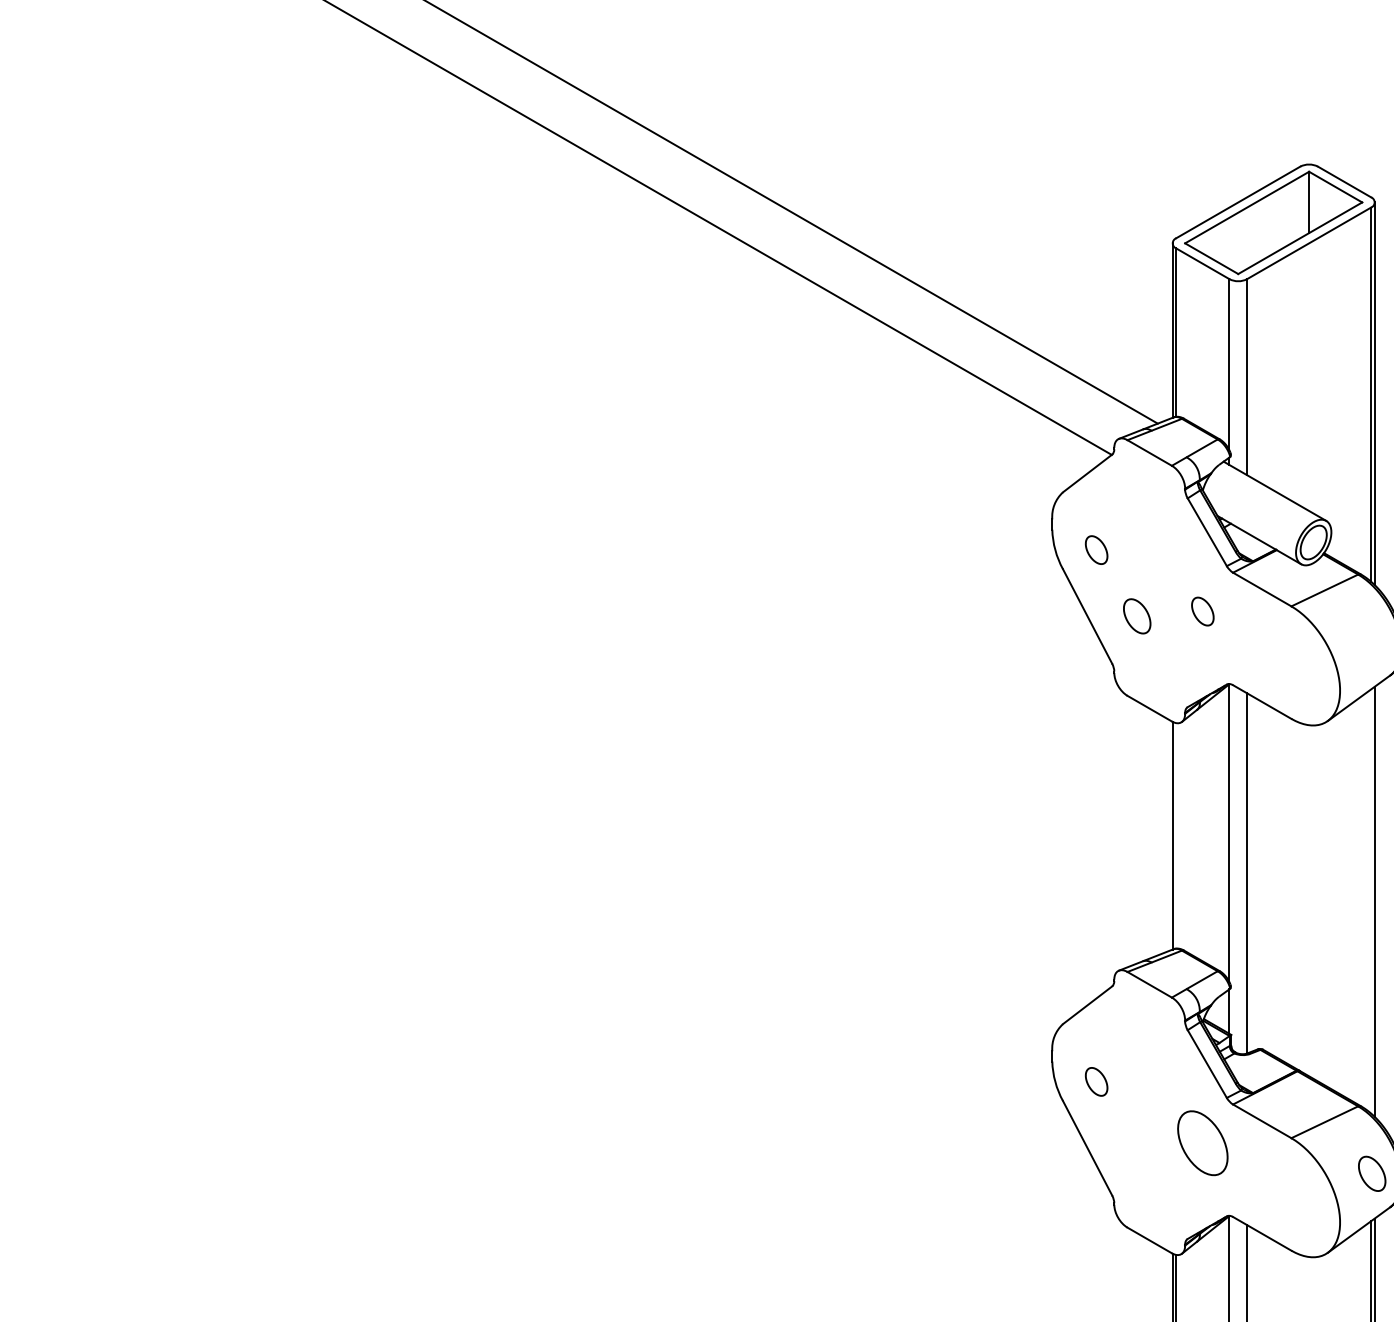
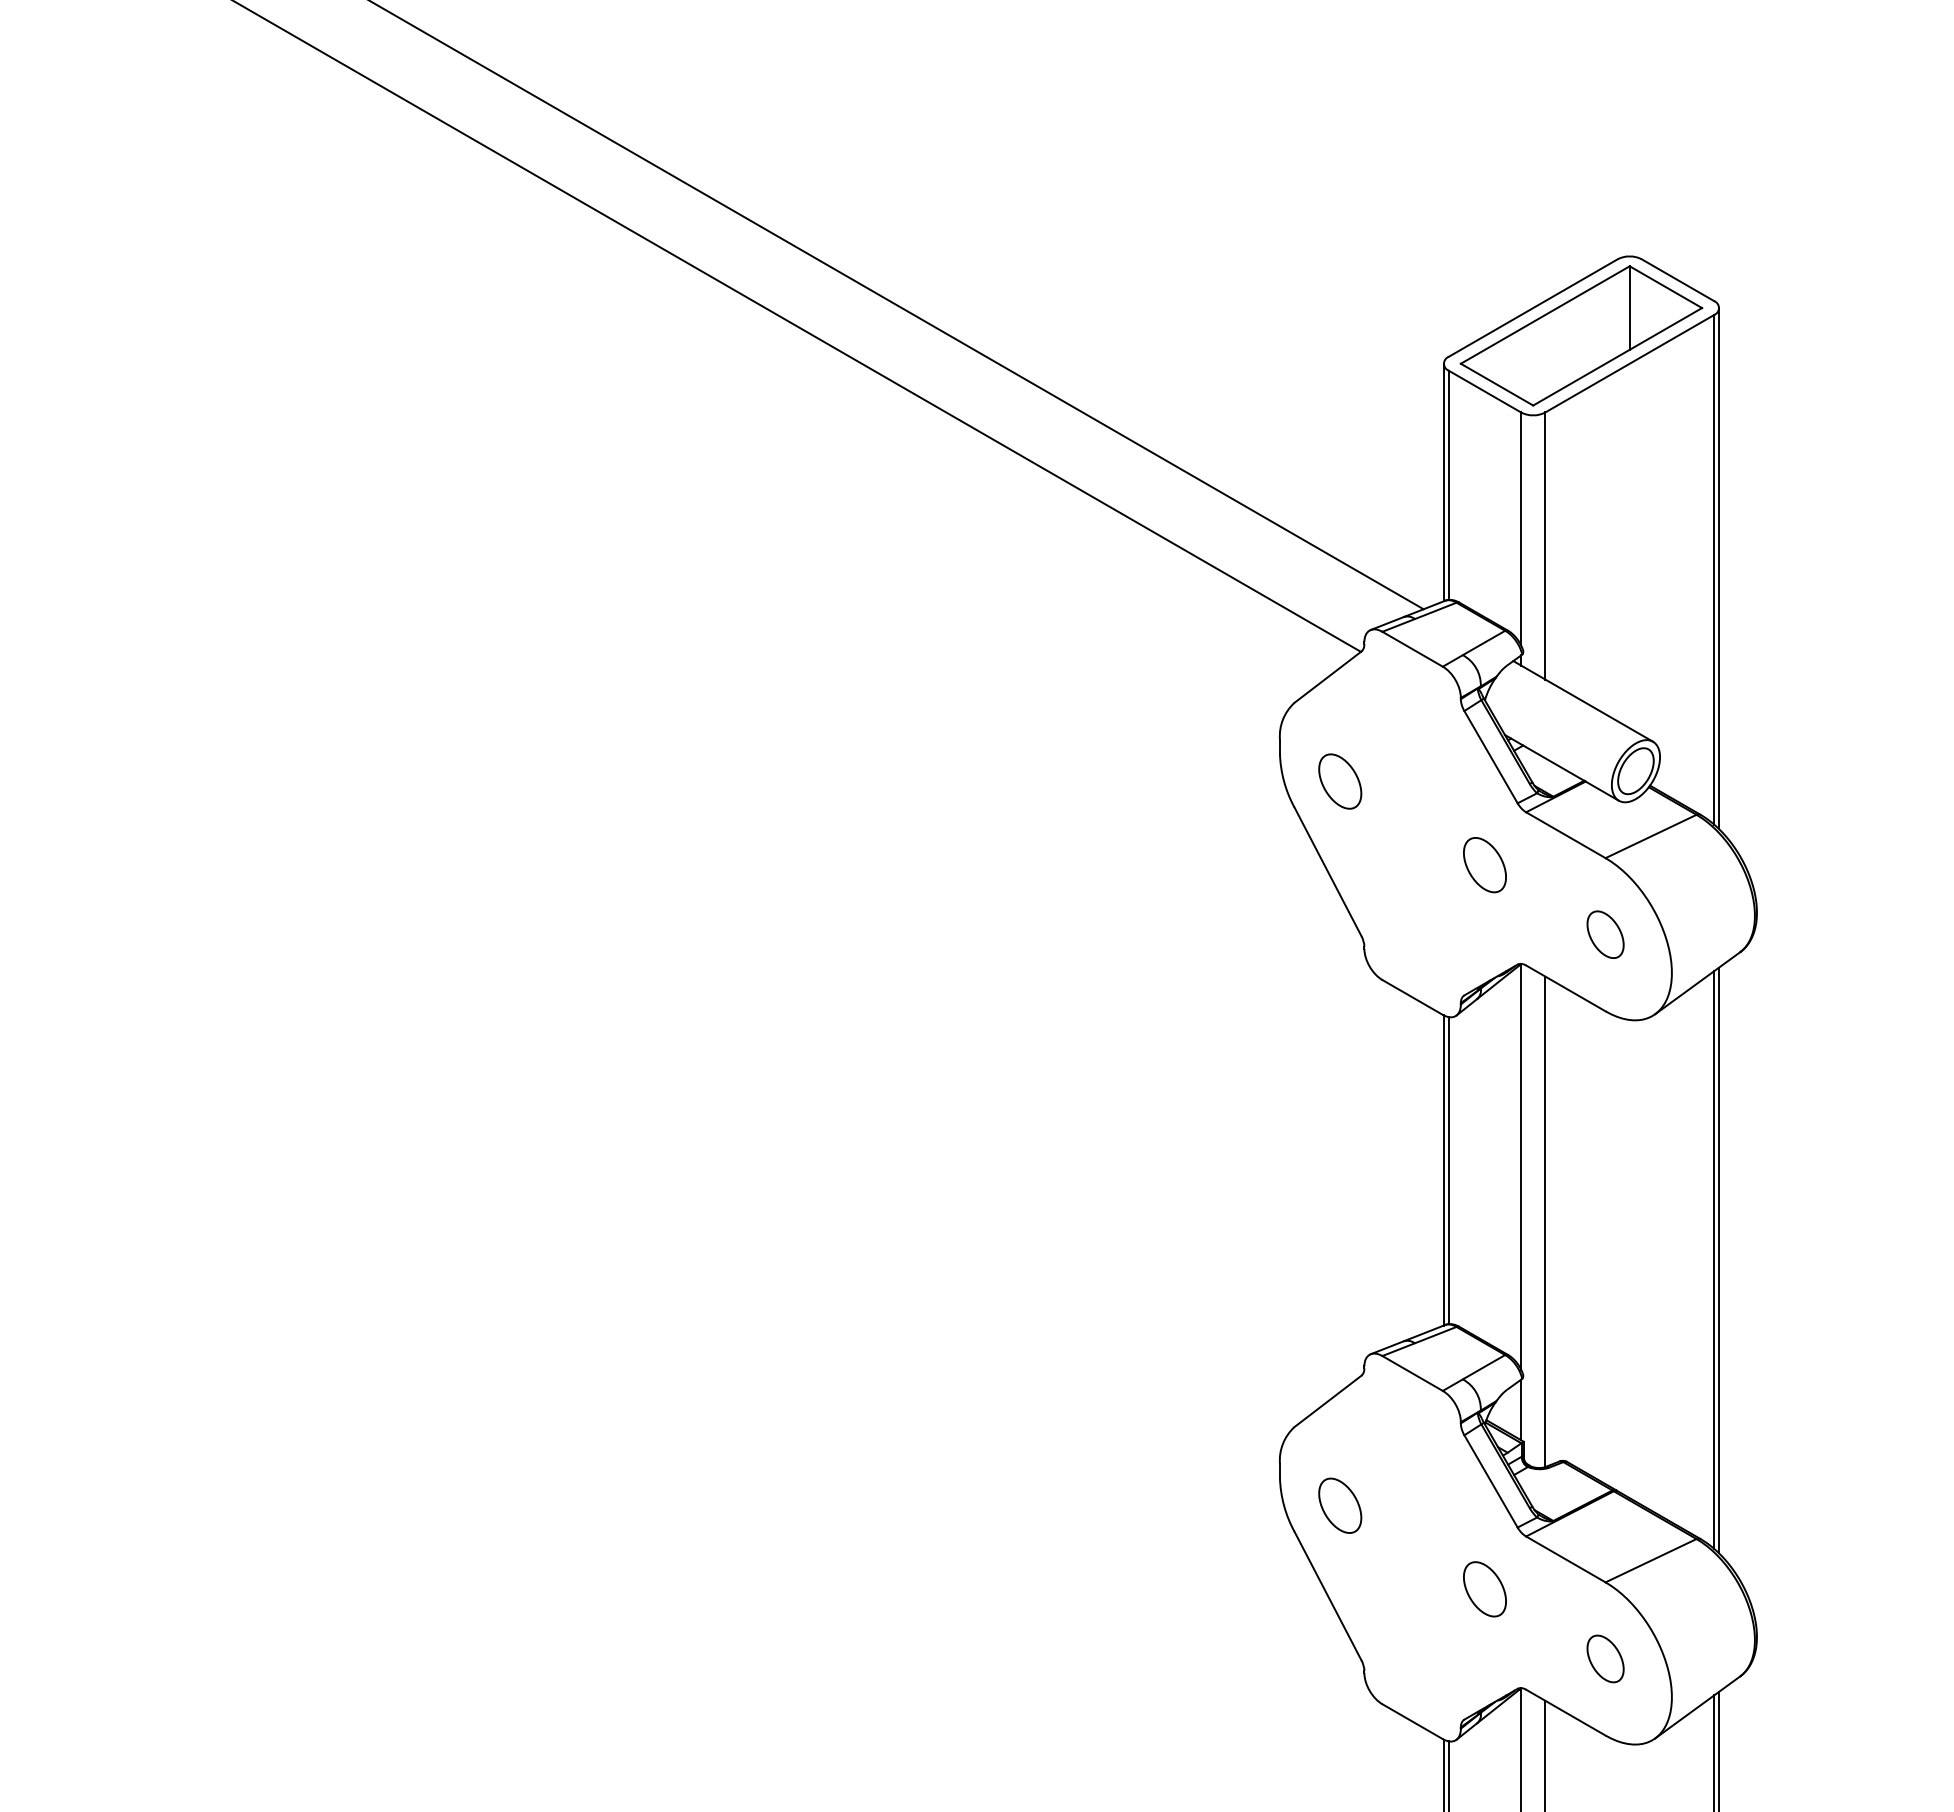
part: (1096, 550) -> (1340, 781), size x1.43
part: (1202, 611) -> (1484, 865), size x1.43
part: (1137, 616) -> (1605, 934), moved
line: (1176, 835) -> (1448, 1170), added
line: (1371, 901) -> (1714, 1259), added
part: (1096, 1081) -> (1340, 1505), size x1.43
part: (1202, 1143) -> (1484, 1589), size x0.62
part: (1372, 1173) -> (1605, 1658), moved

